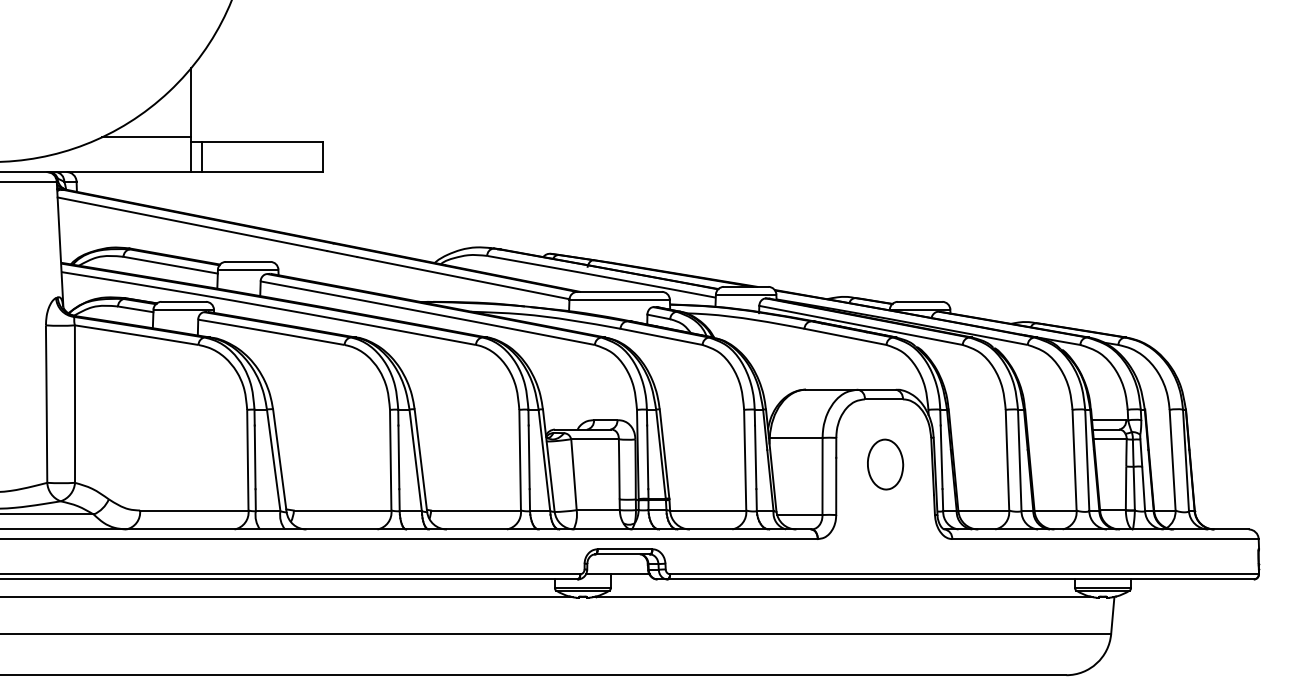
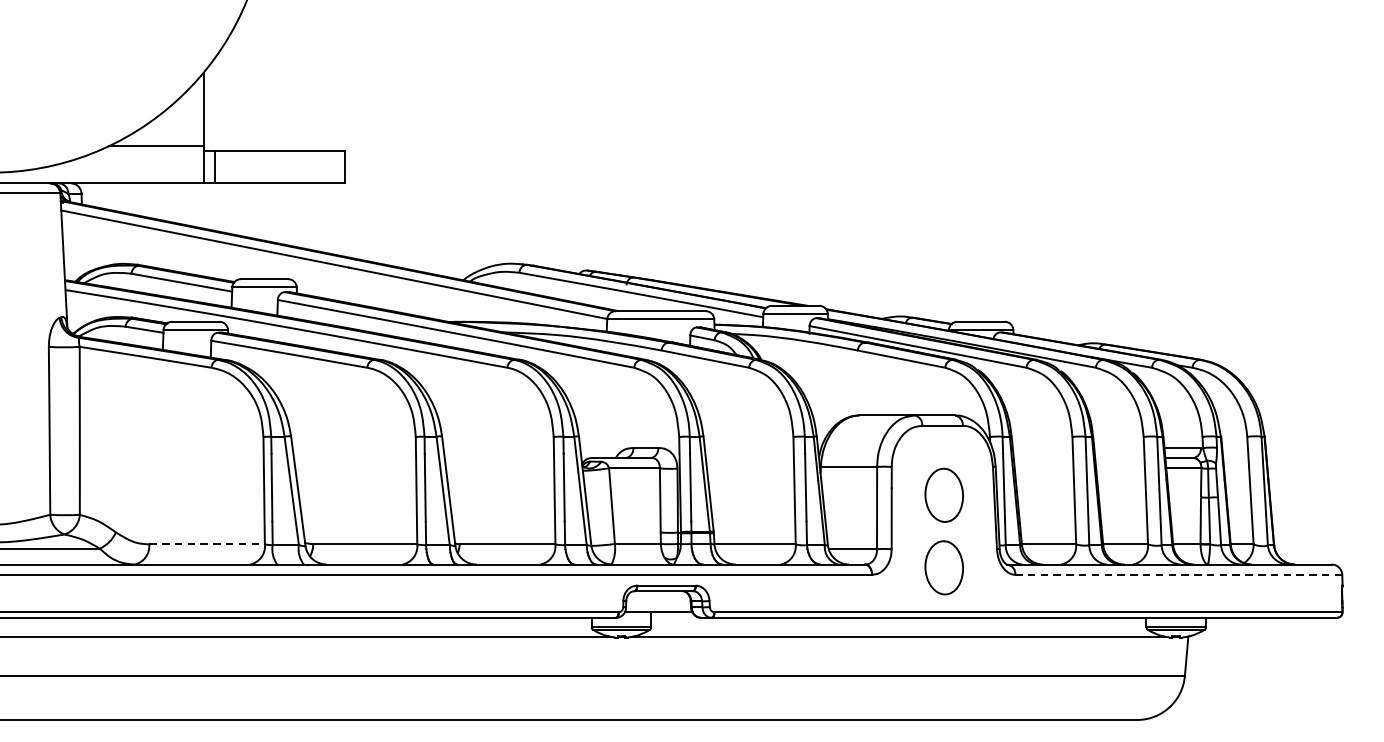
line: (194, 510) -> (207, 544), solid -> dashed
part: (885, 532) -> (944, 567), added
line: (1104, 539) -> (1177, 575), solid -> dashed

